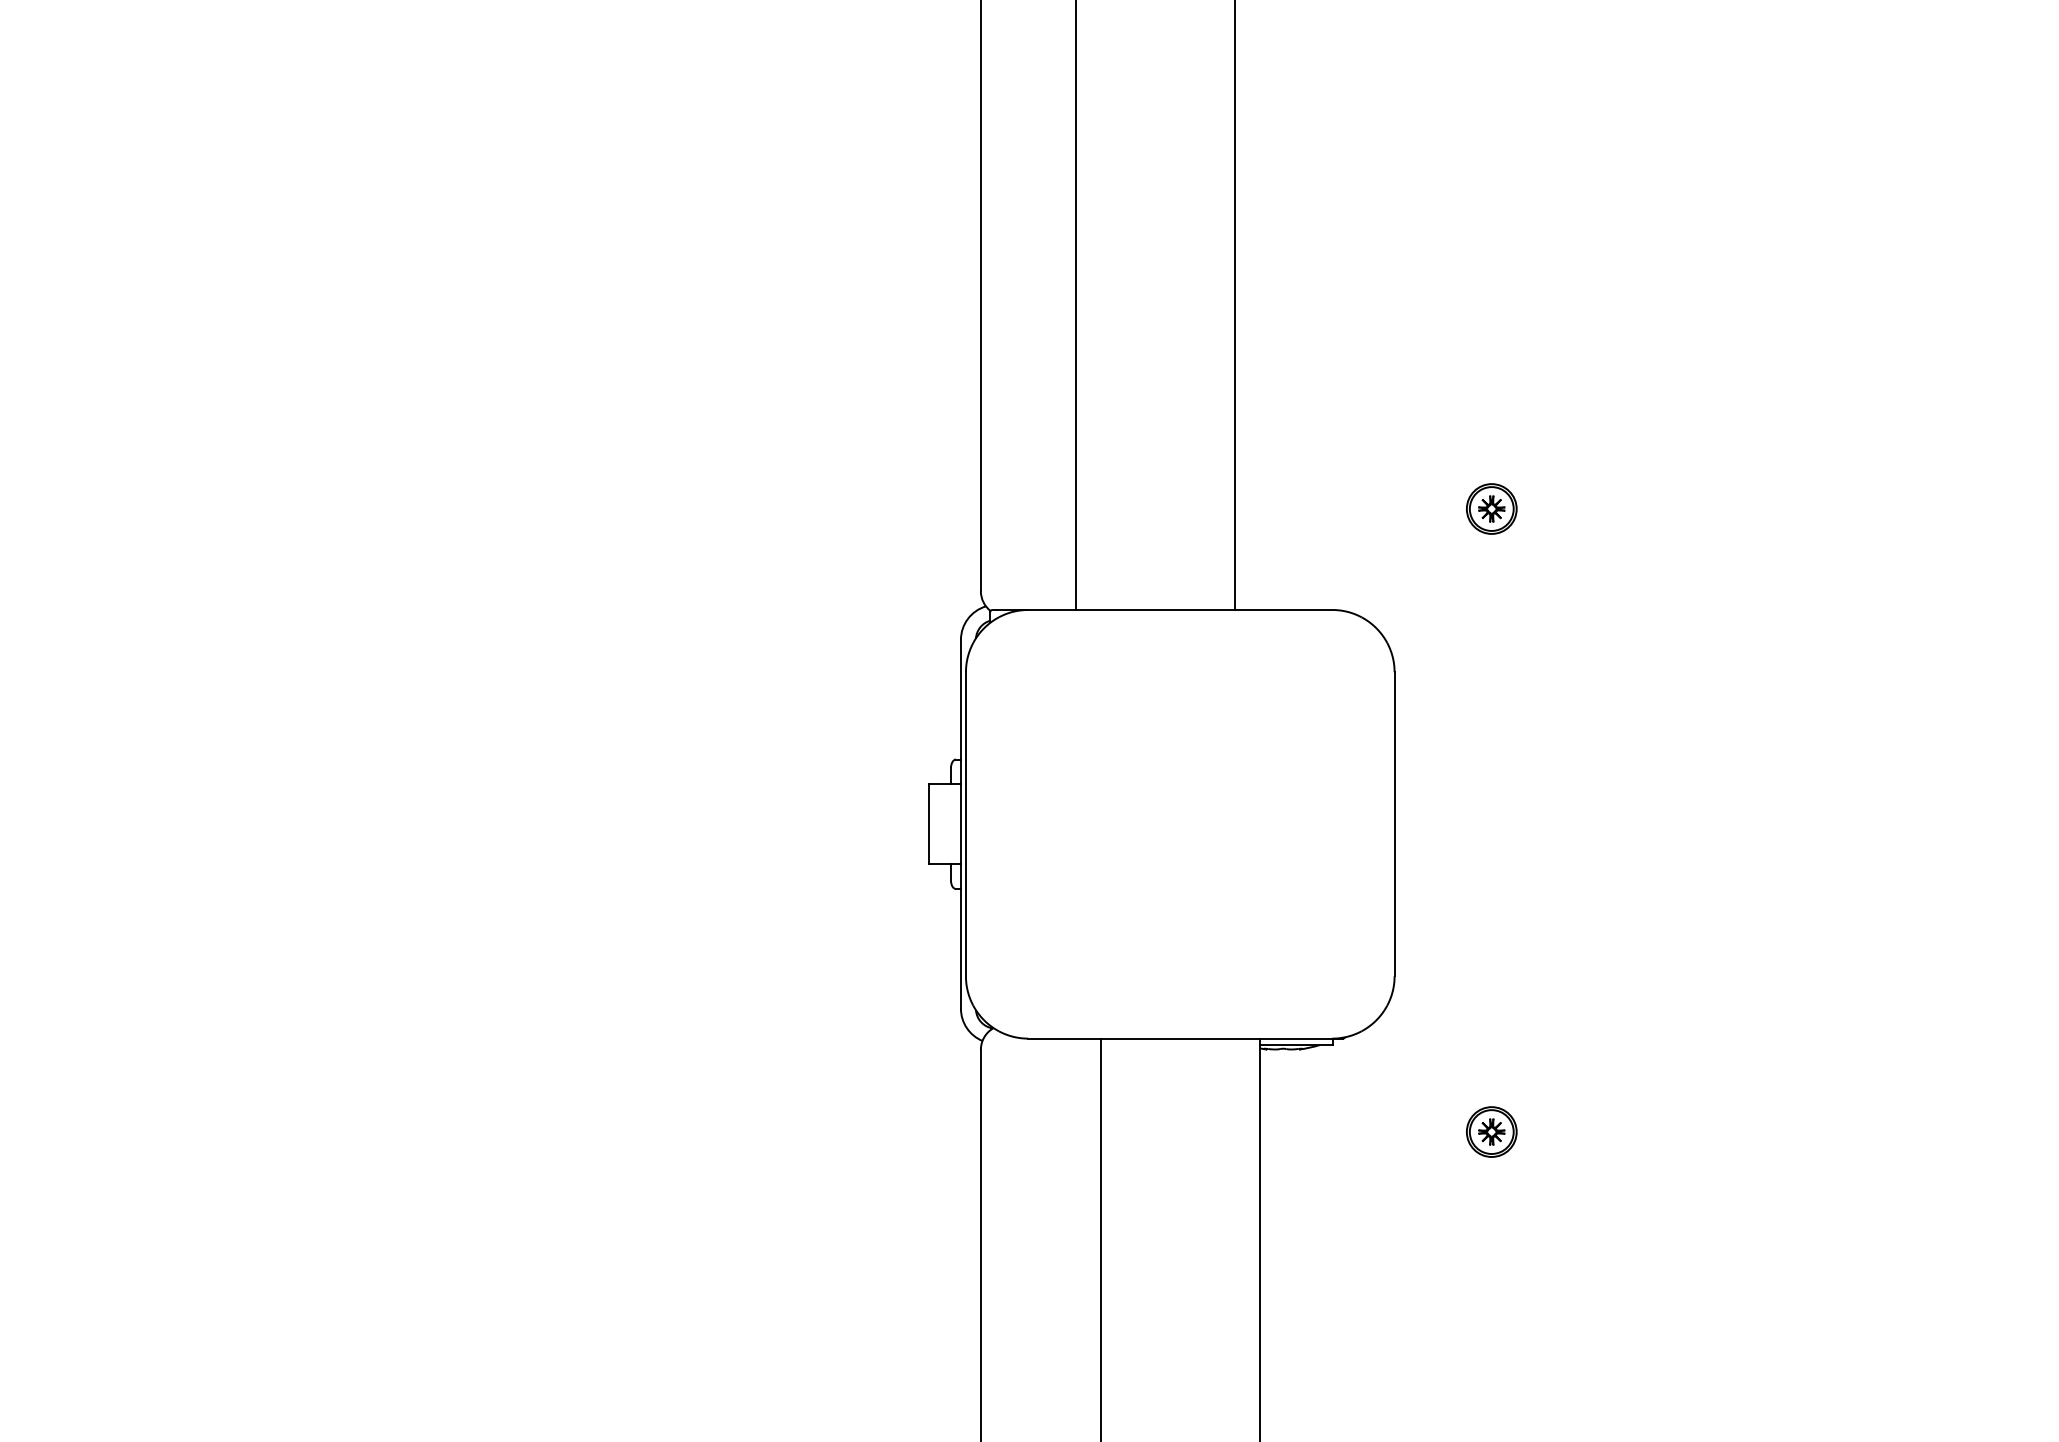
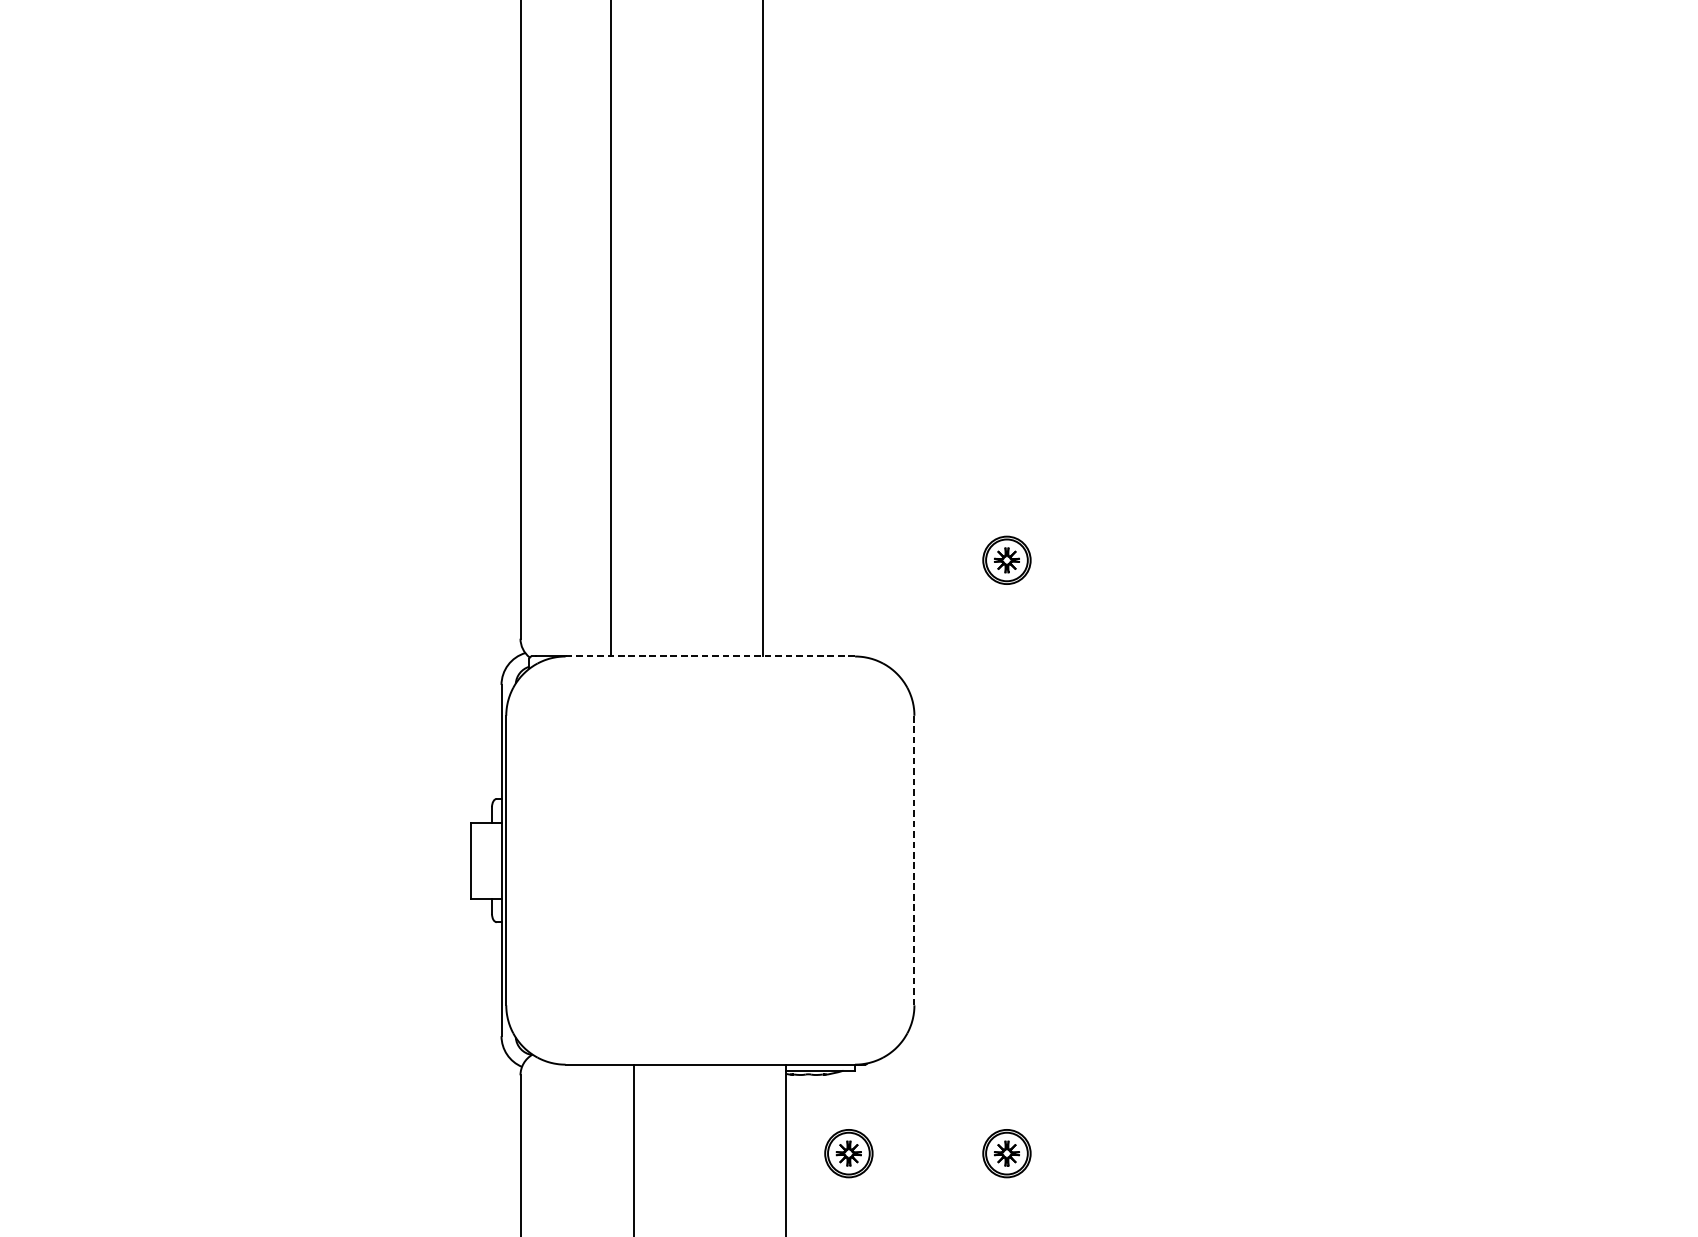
line: (1179, 609) -> (709, 656), solid -> dashed
line: (1394, 823) -> (914, 859), solid -> dashed
part: (1325, 1131) -> (848, 1153), added

